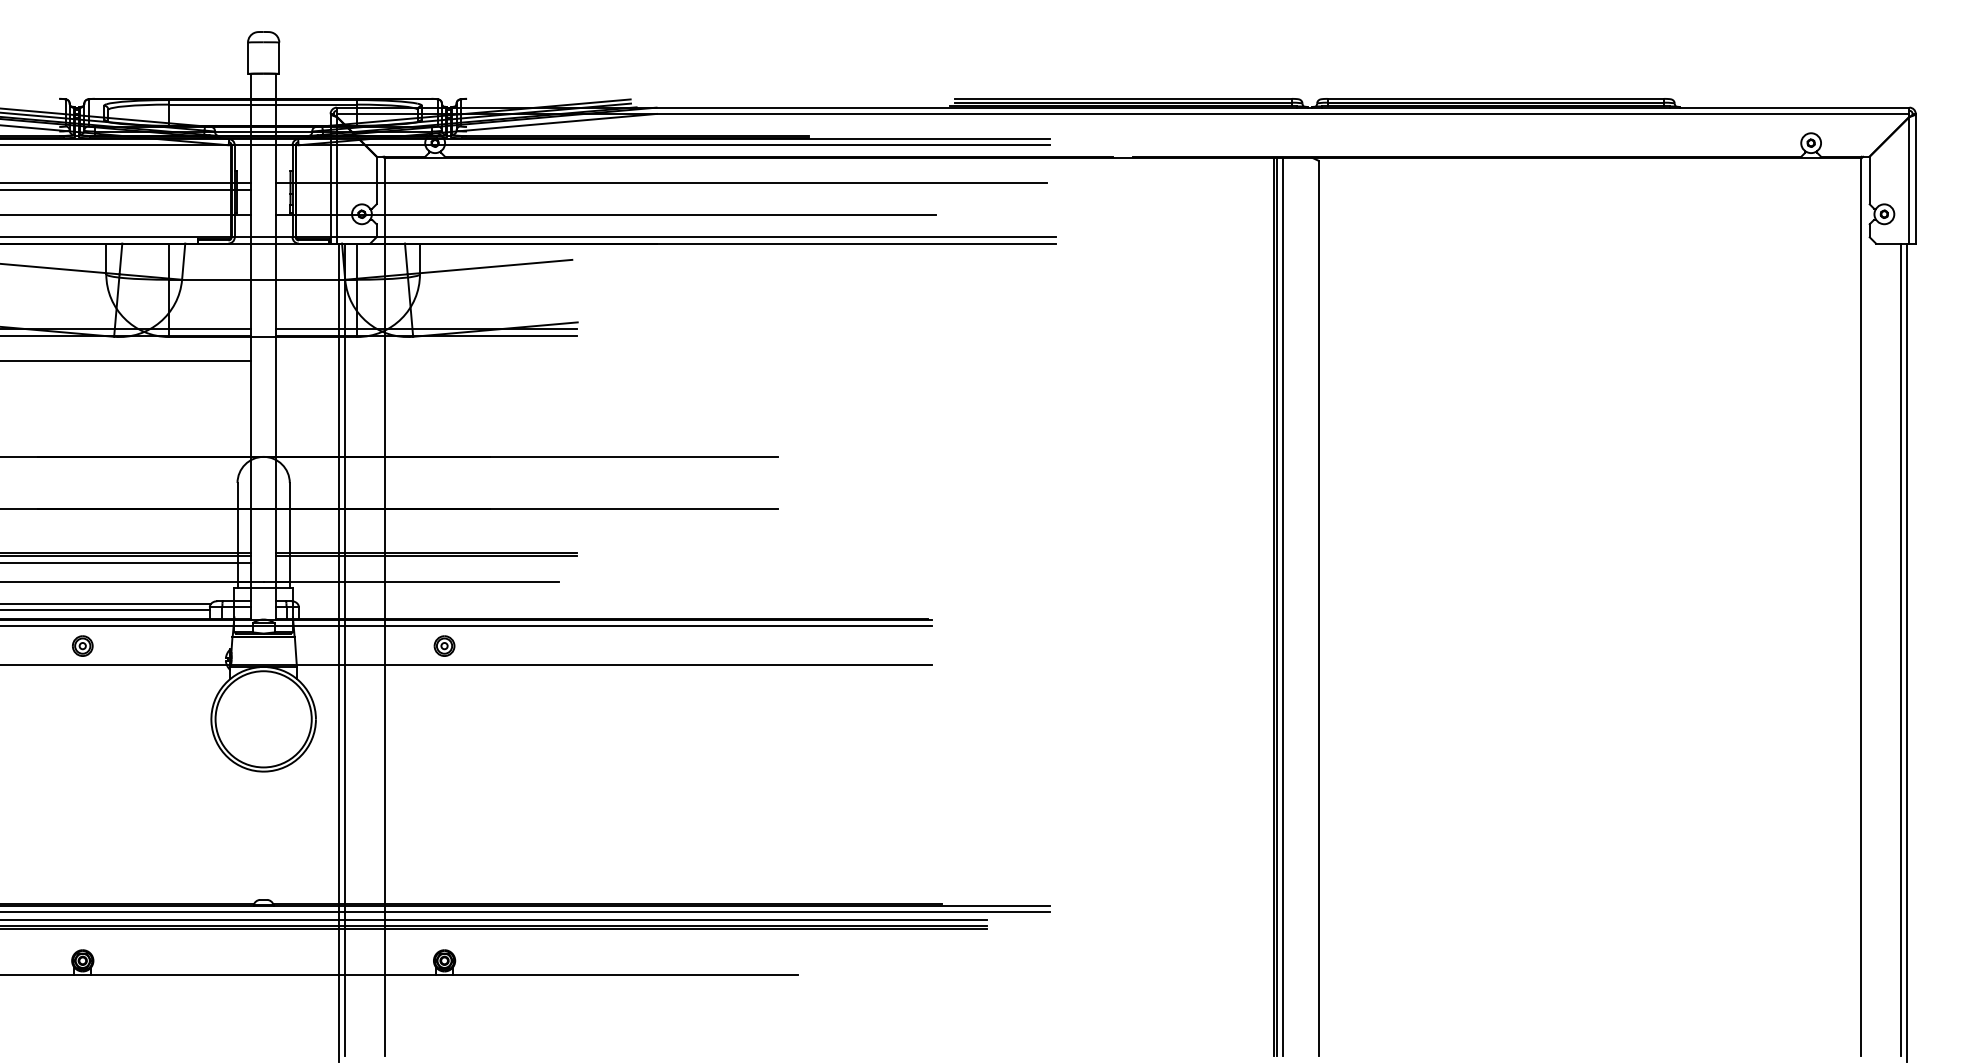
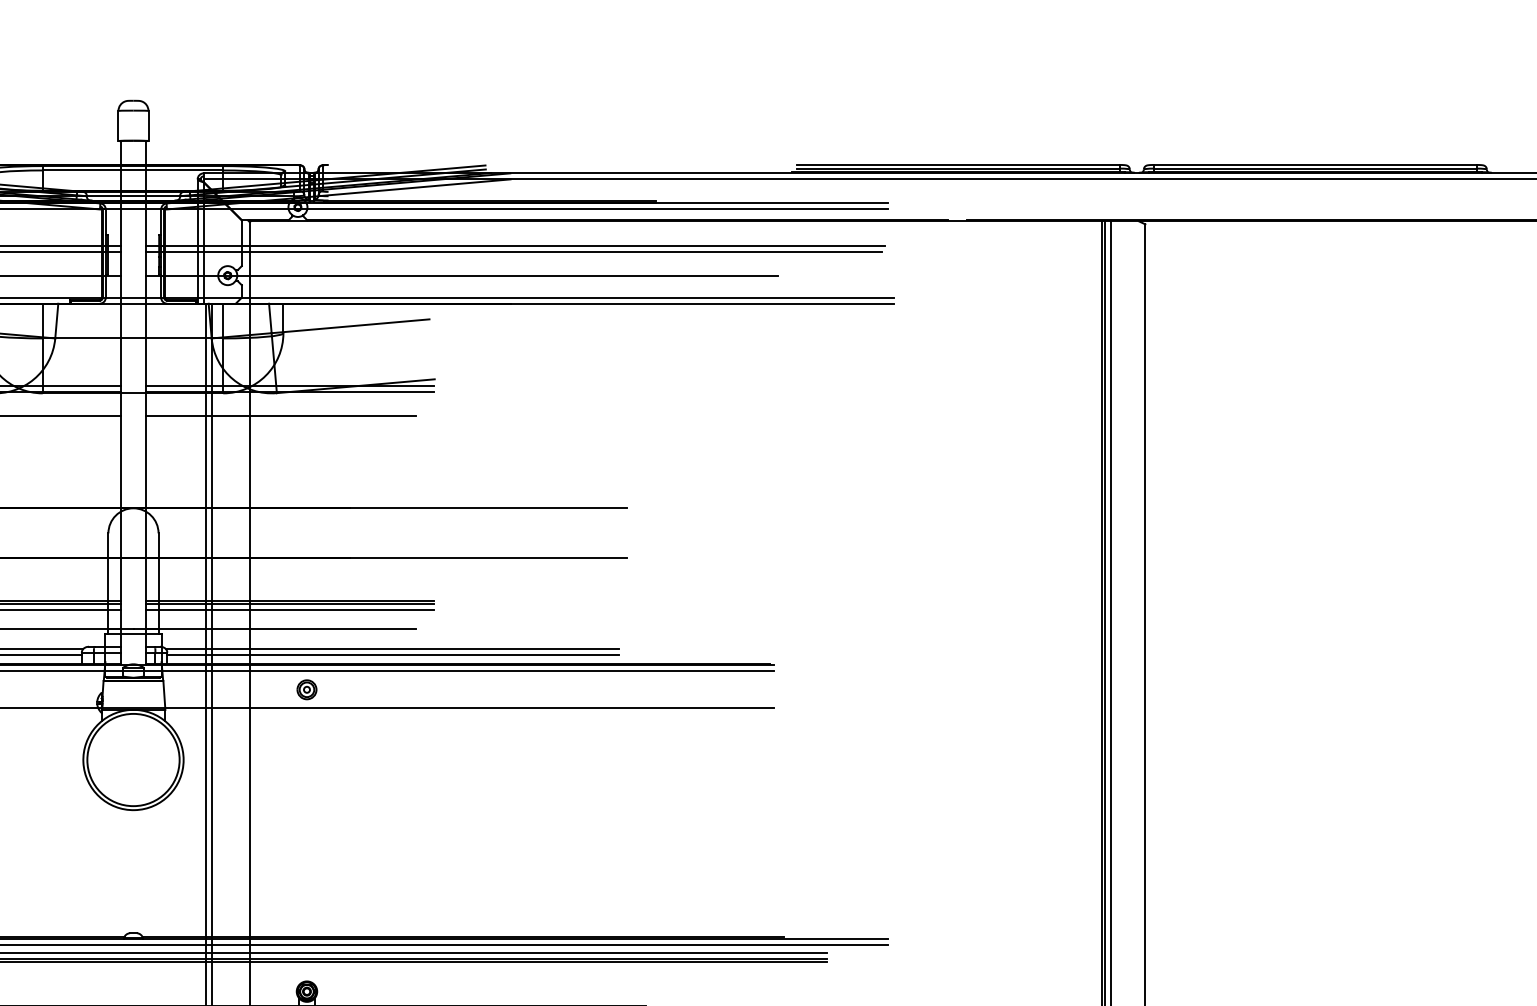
line: (660, 189) -> (514, 251), added
line: (417, 360) -> (281, 415), added
line: (426, 562) -> (289, 609), added
line: (533, 604) -> (392, 649), added
line: (533, 610) -> (392, 655), added

